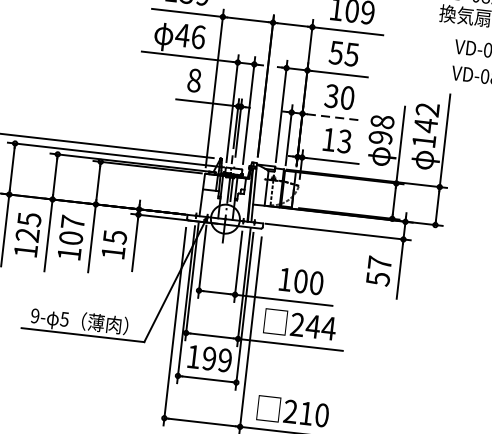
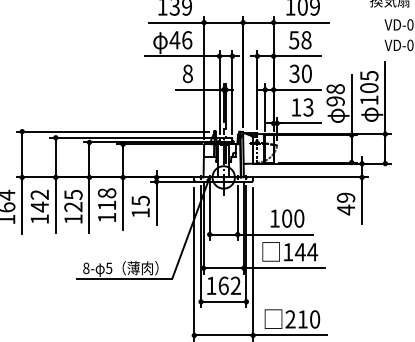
text: (352, 55) -> (306, 40), 55 -> 58
line: (334, 116) -> (298, 89), dashed -> solid
text: (427, 117) -> (369, 81), 142 -> 105
text: (71, 230) -> (106, 199), 107 -> 118
text: (378, 270) -> (345, 203), 57 -> 49
text: (35, 314) -> (86, 267), 9- -> 8-
text: (297, 325) -> (288, 252), 244 -> 144
text: (217, 359) -> (229, 285), 199 -> 162

